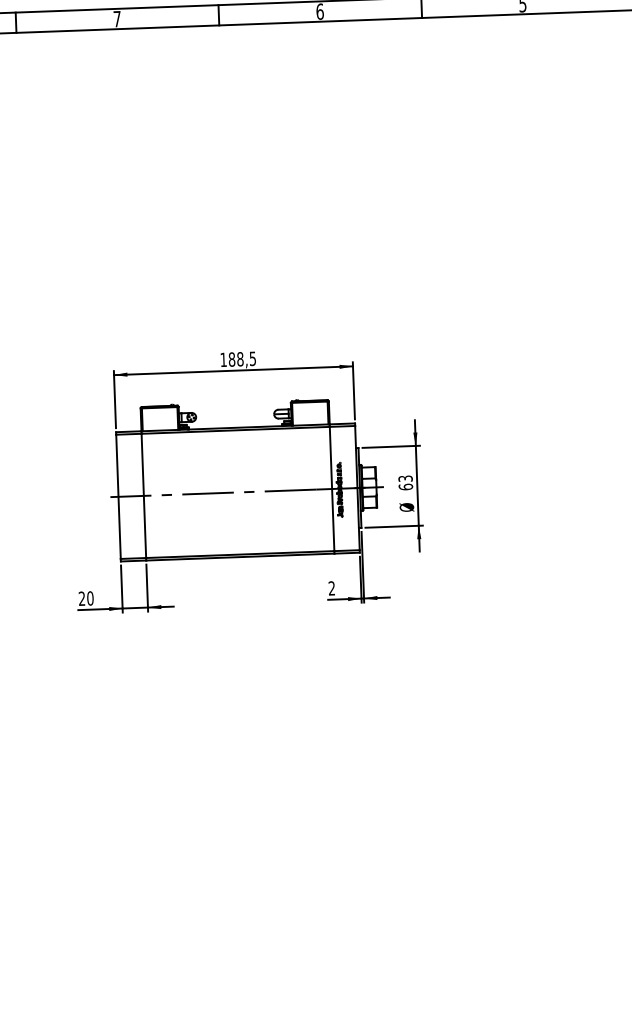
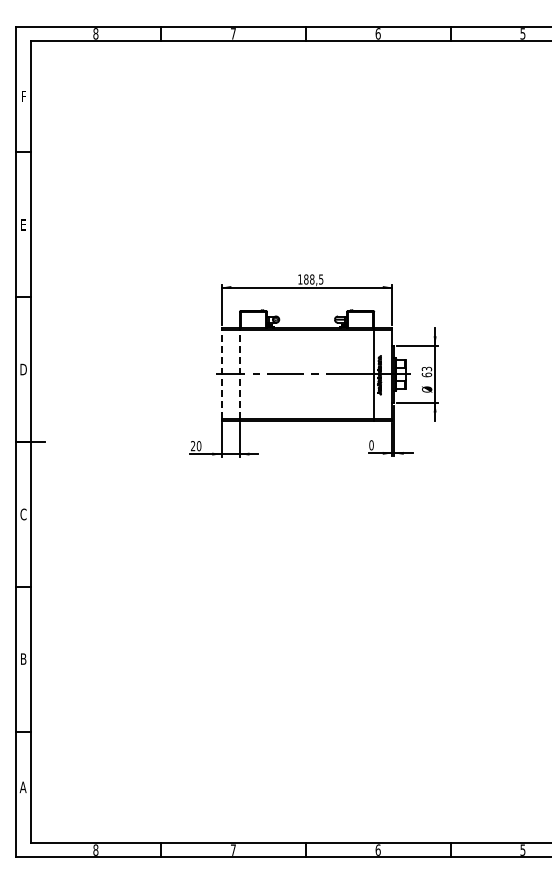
line: (143, 494) -> (239, 373), solid -> dashed
line: (118, 495) -> (221, 373), solid -> dashed
text: (331, 588) -> (371, 445), 2 -> 0

